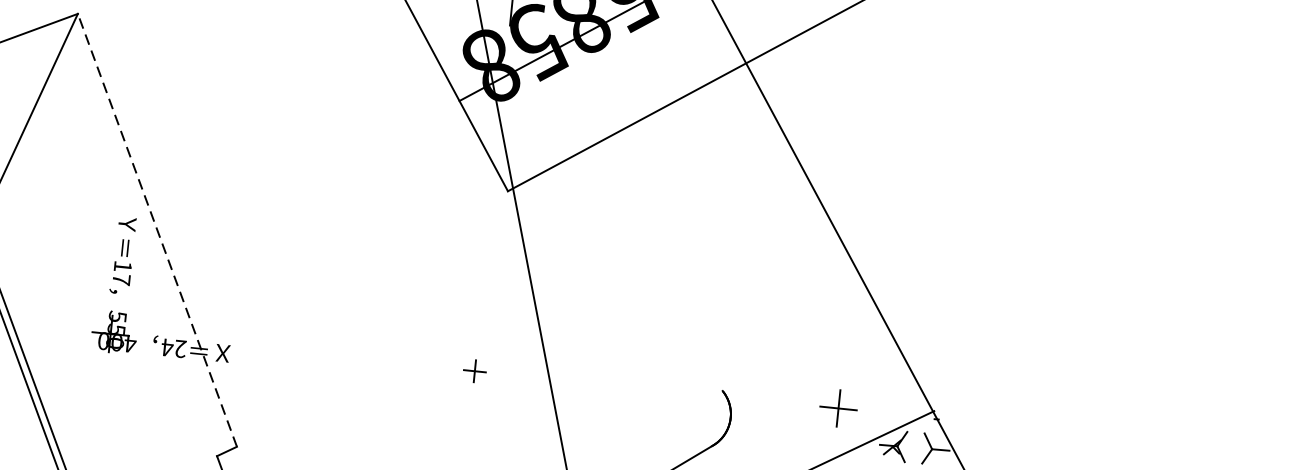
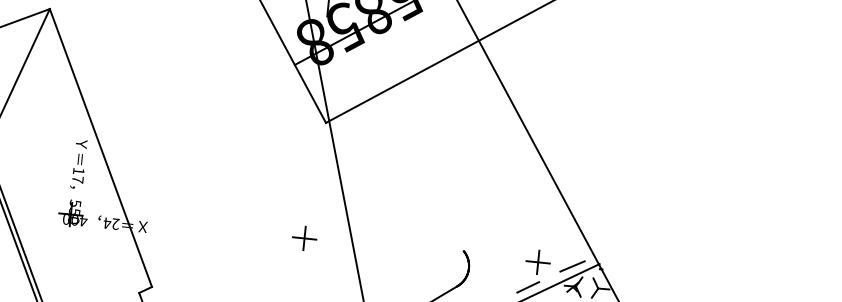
line: (156, 229) -> (100, 147), dashed -> solid
part: (474, 371) -> (304, 238), size x1.67
line: (891, 414) -> (572, 266), added
line: (823, 447) -> (528, 287), added

